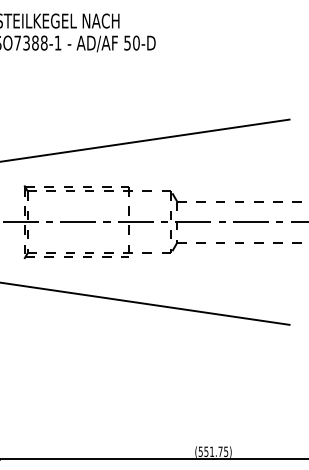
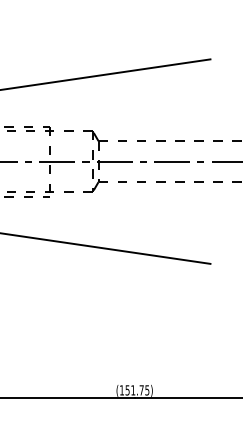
text: (200, 451) -> (121, 390), (551.75) -> (151.75)

